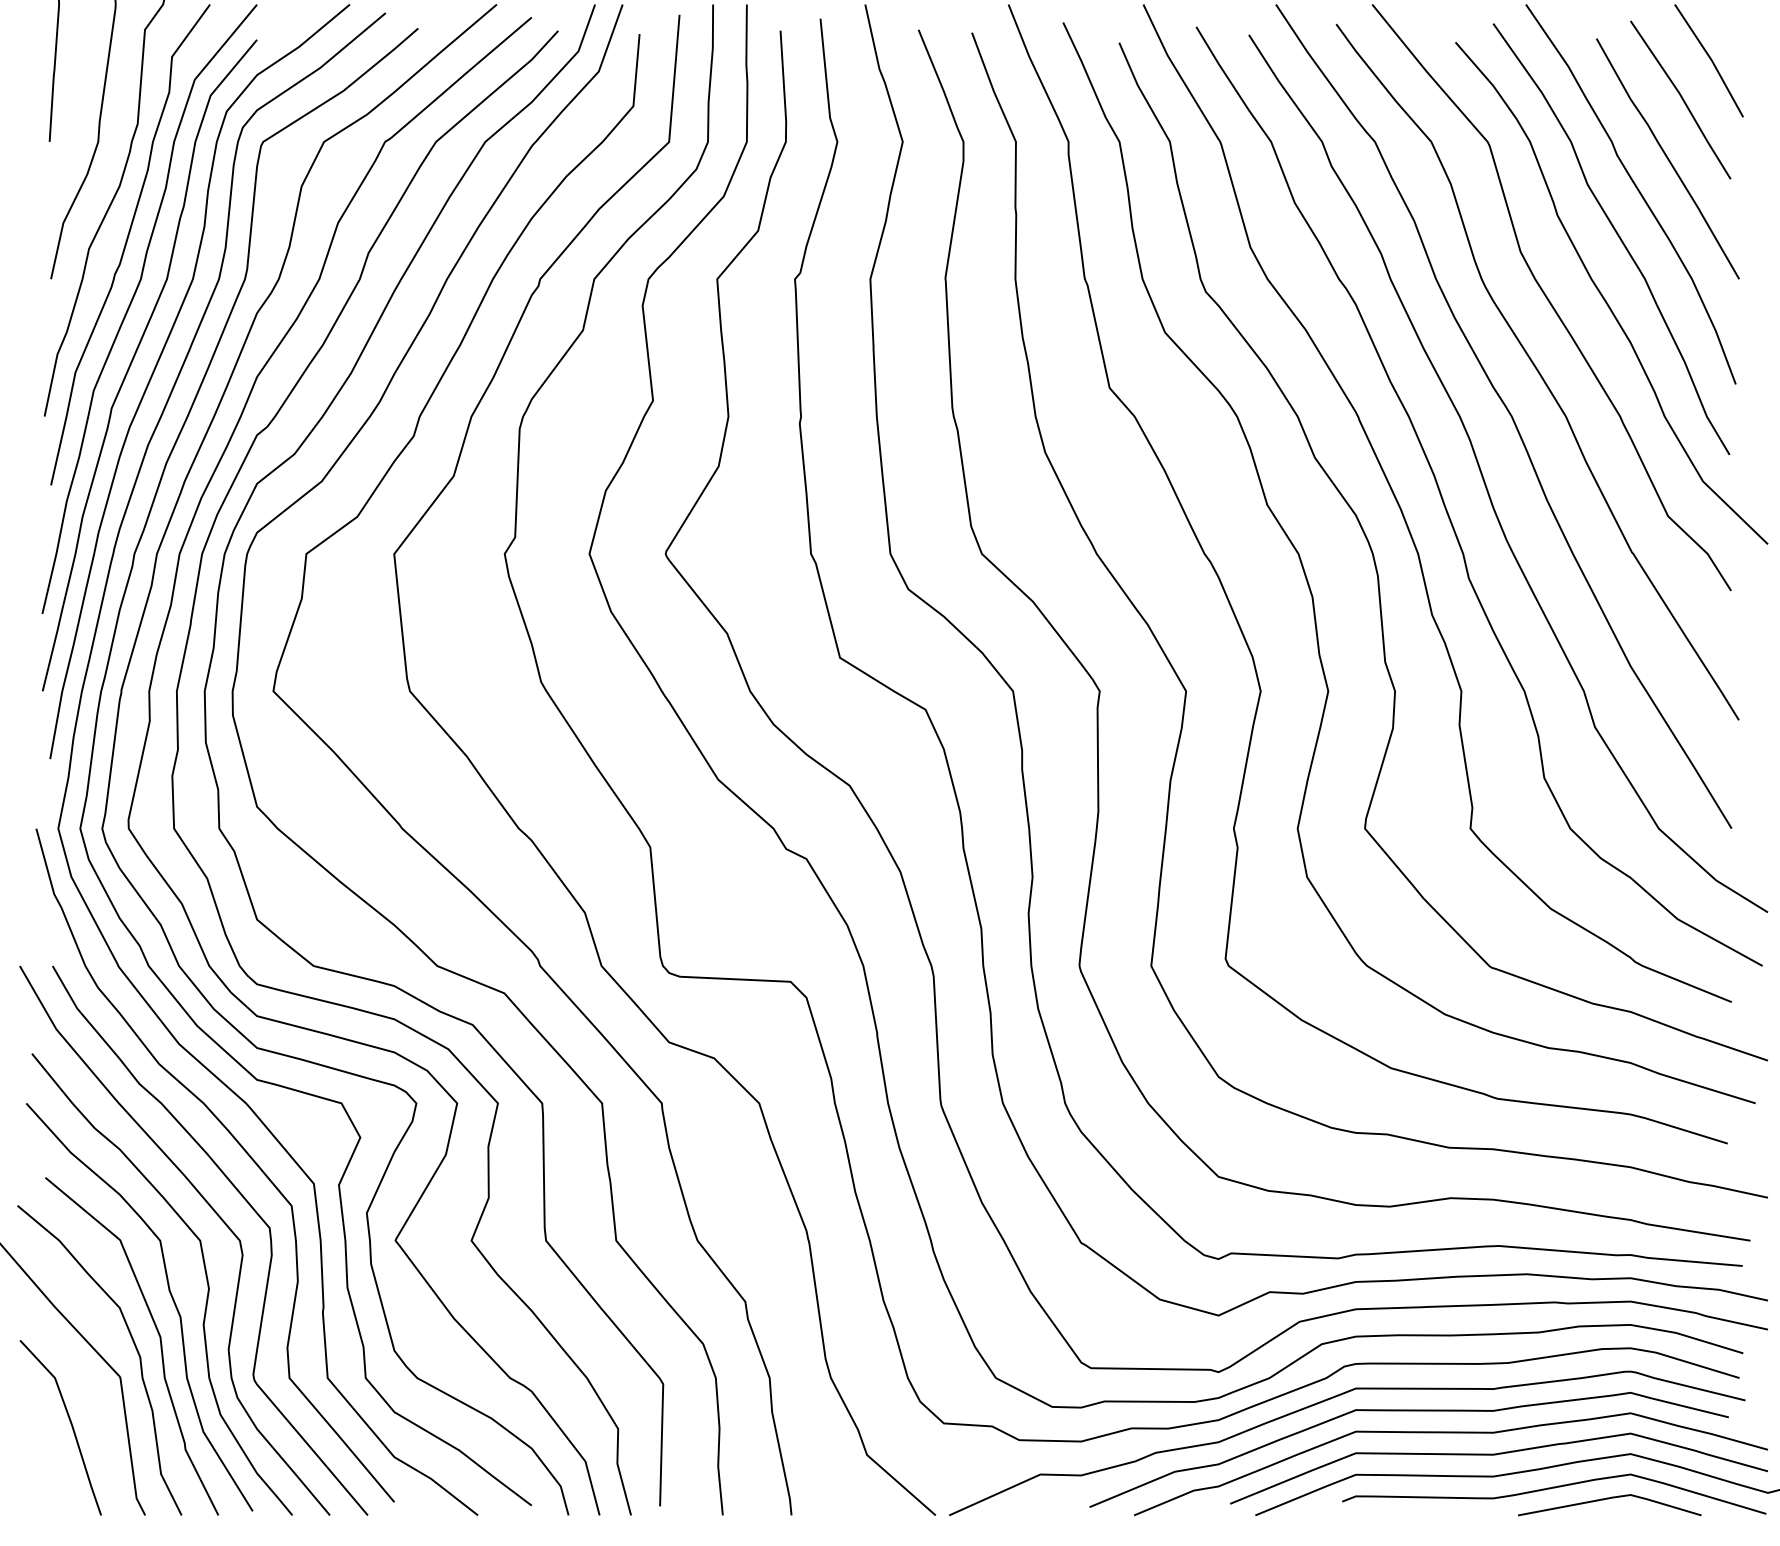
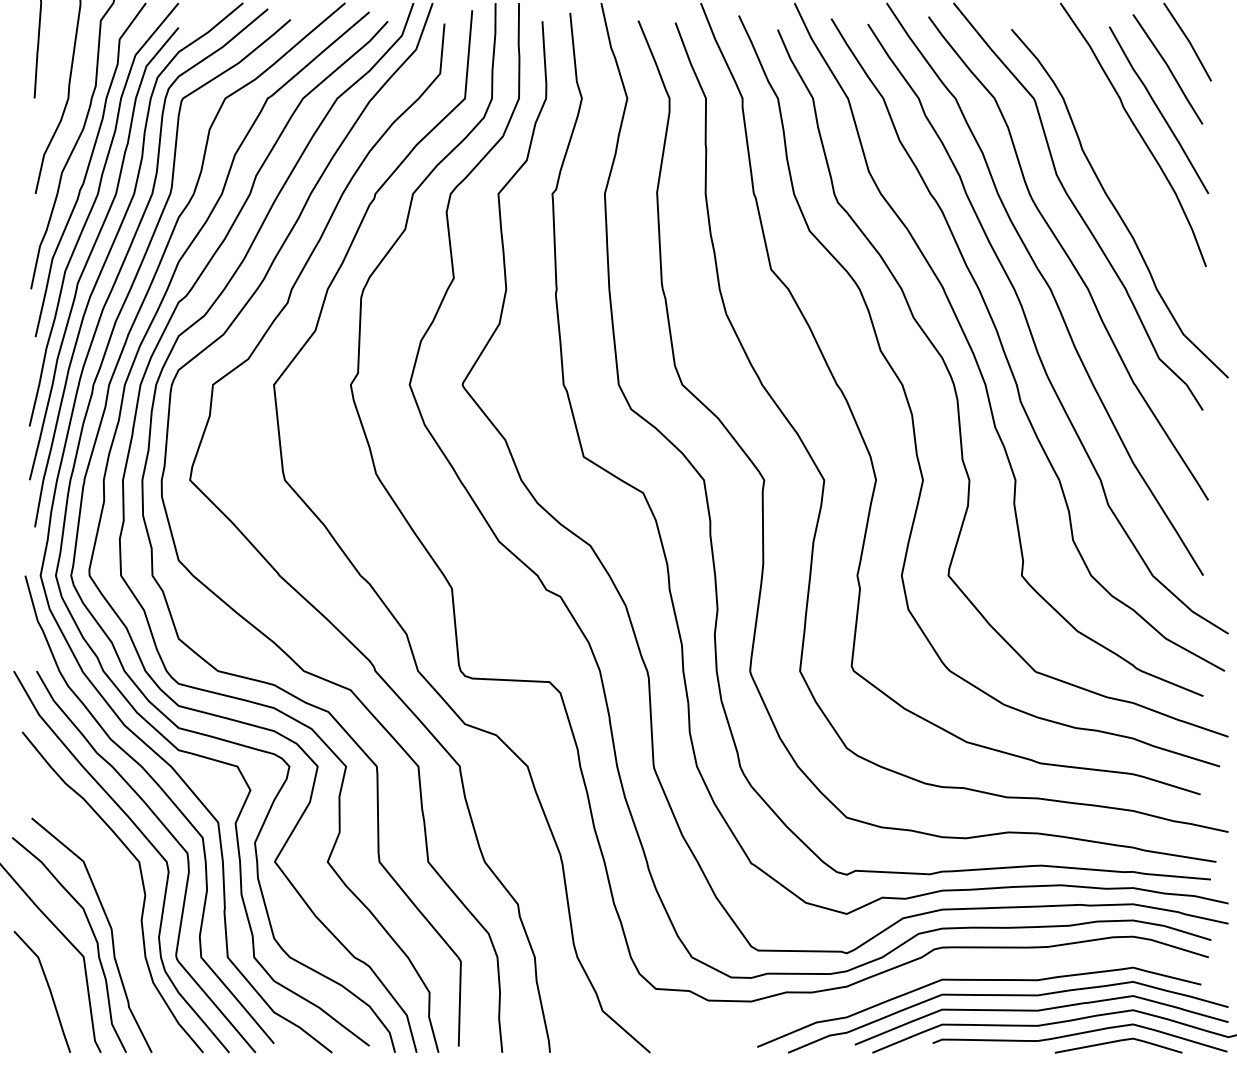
curve: (1616, 235) -> (1123, 163), removed
curve: (168, 1293) -> (117, 898), removed
curve: (1331, 1399) -> (925, 972), removed

